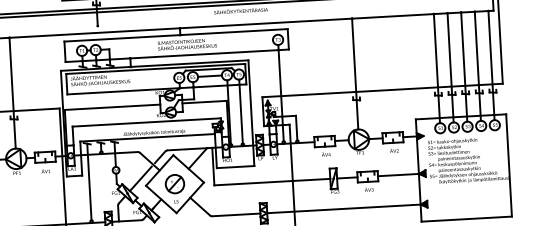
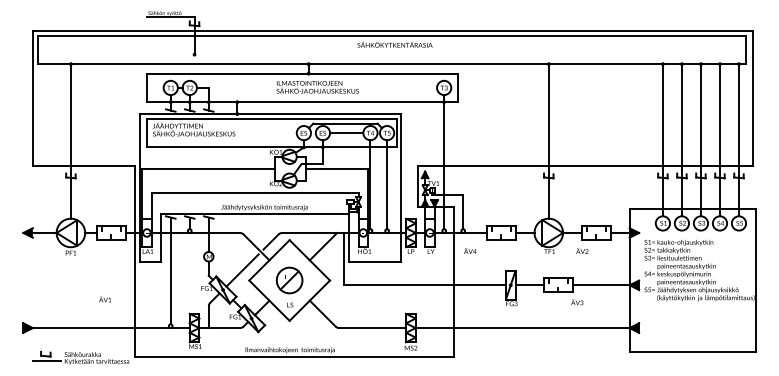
text: (394, 150) -> (582, 250), moved
text: (326, 154) -> (470, 250), moved
text: (46, 171) -> (105, 299), moved
text: (369, 189) -> (577, 302), moved

